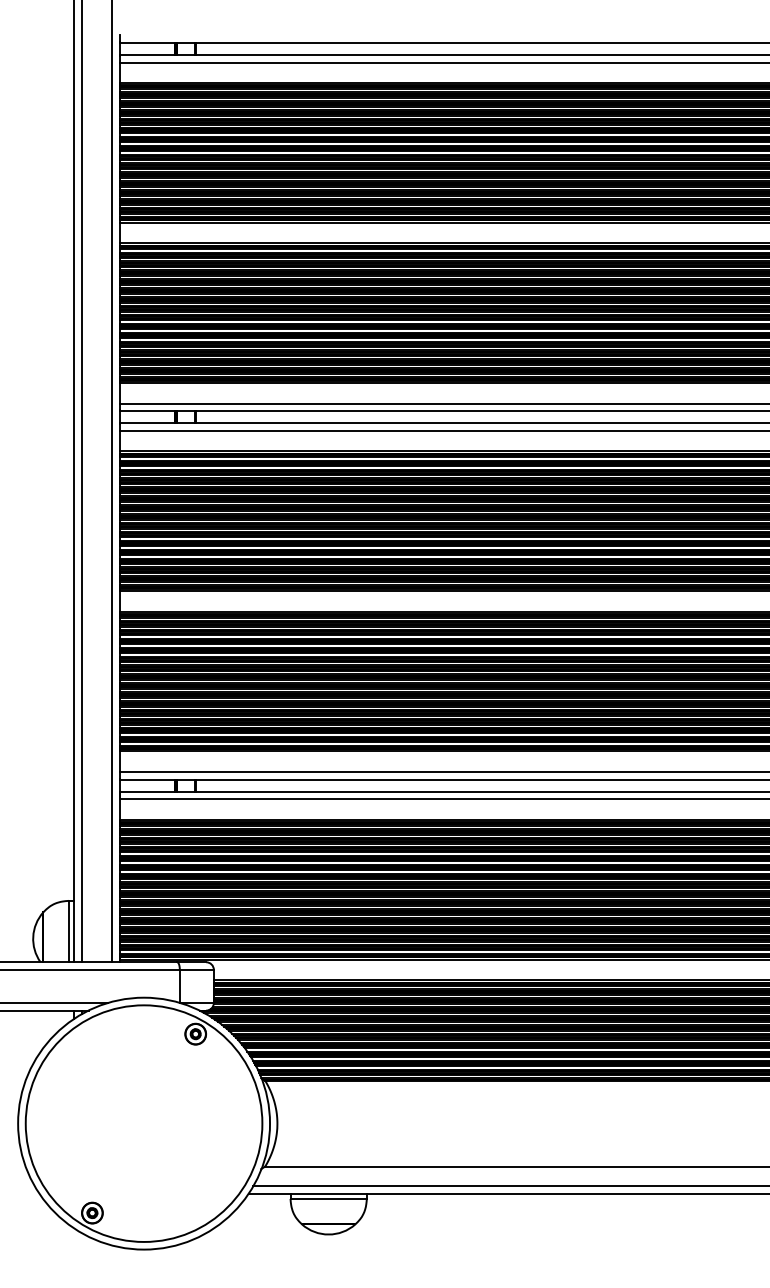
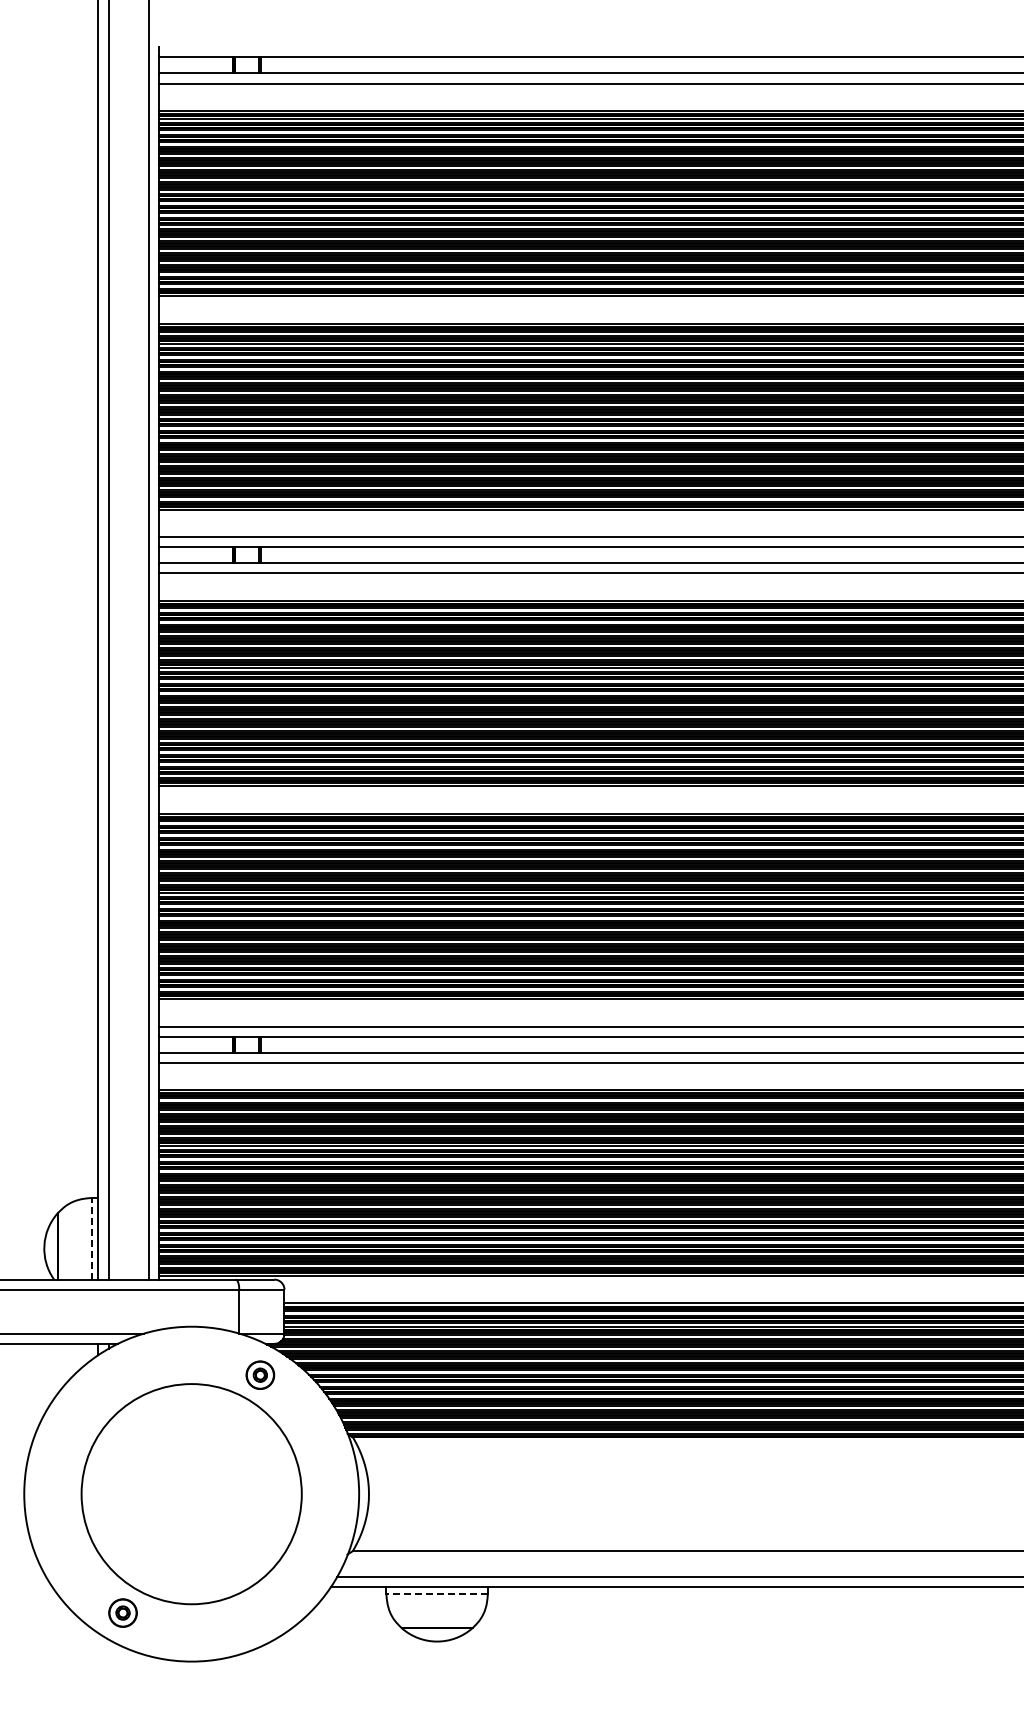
line: (68, 931) -> (91, 1238), solid -> dashed
circle: (143, 1123) -> (191, 1493), size x0.7
line: (328, 1199) -> (437, 1594), solid -> dashed

